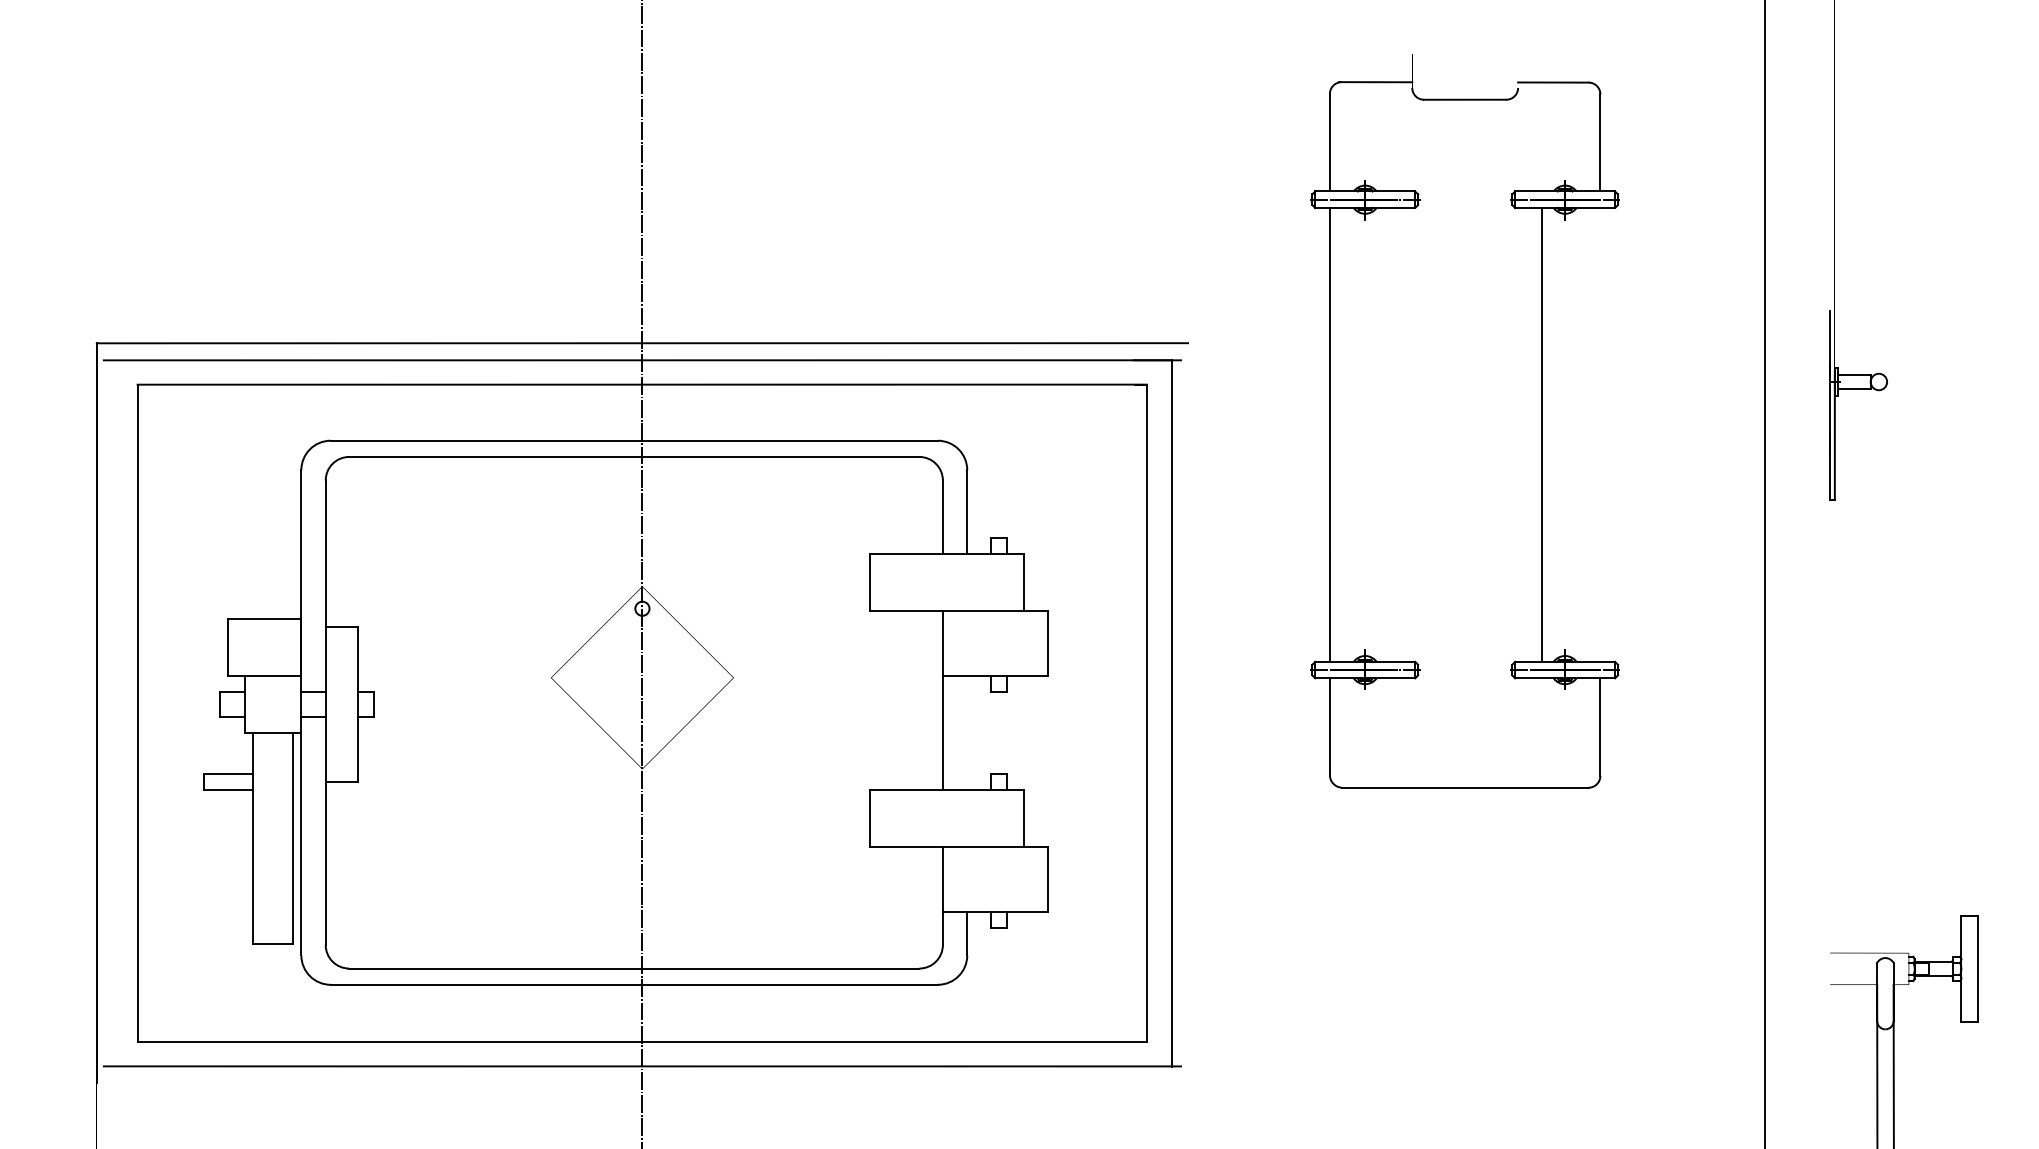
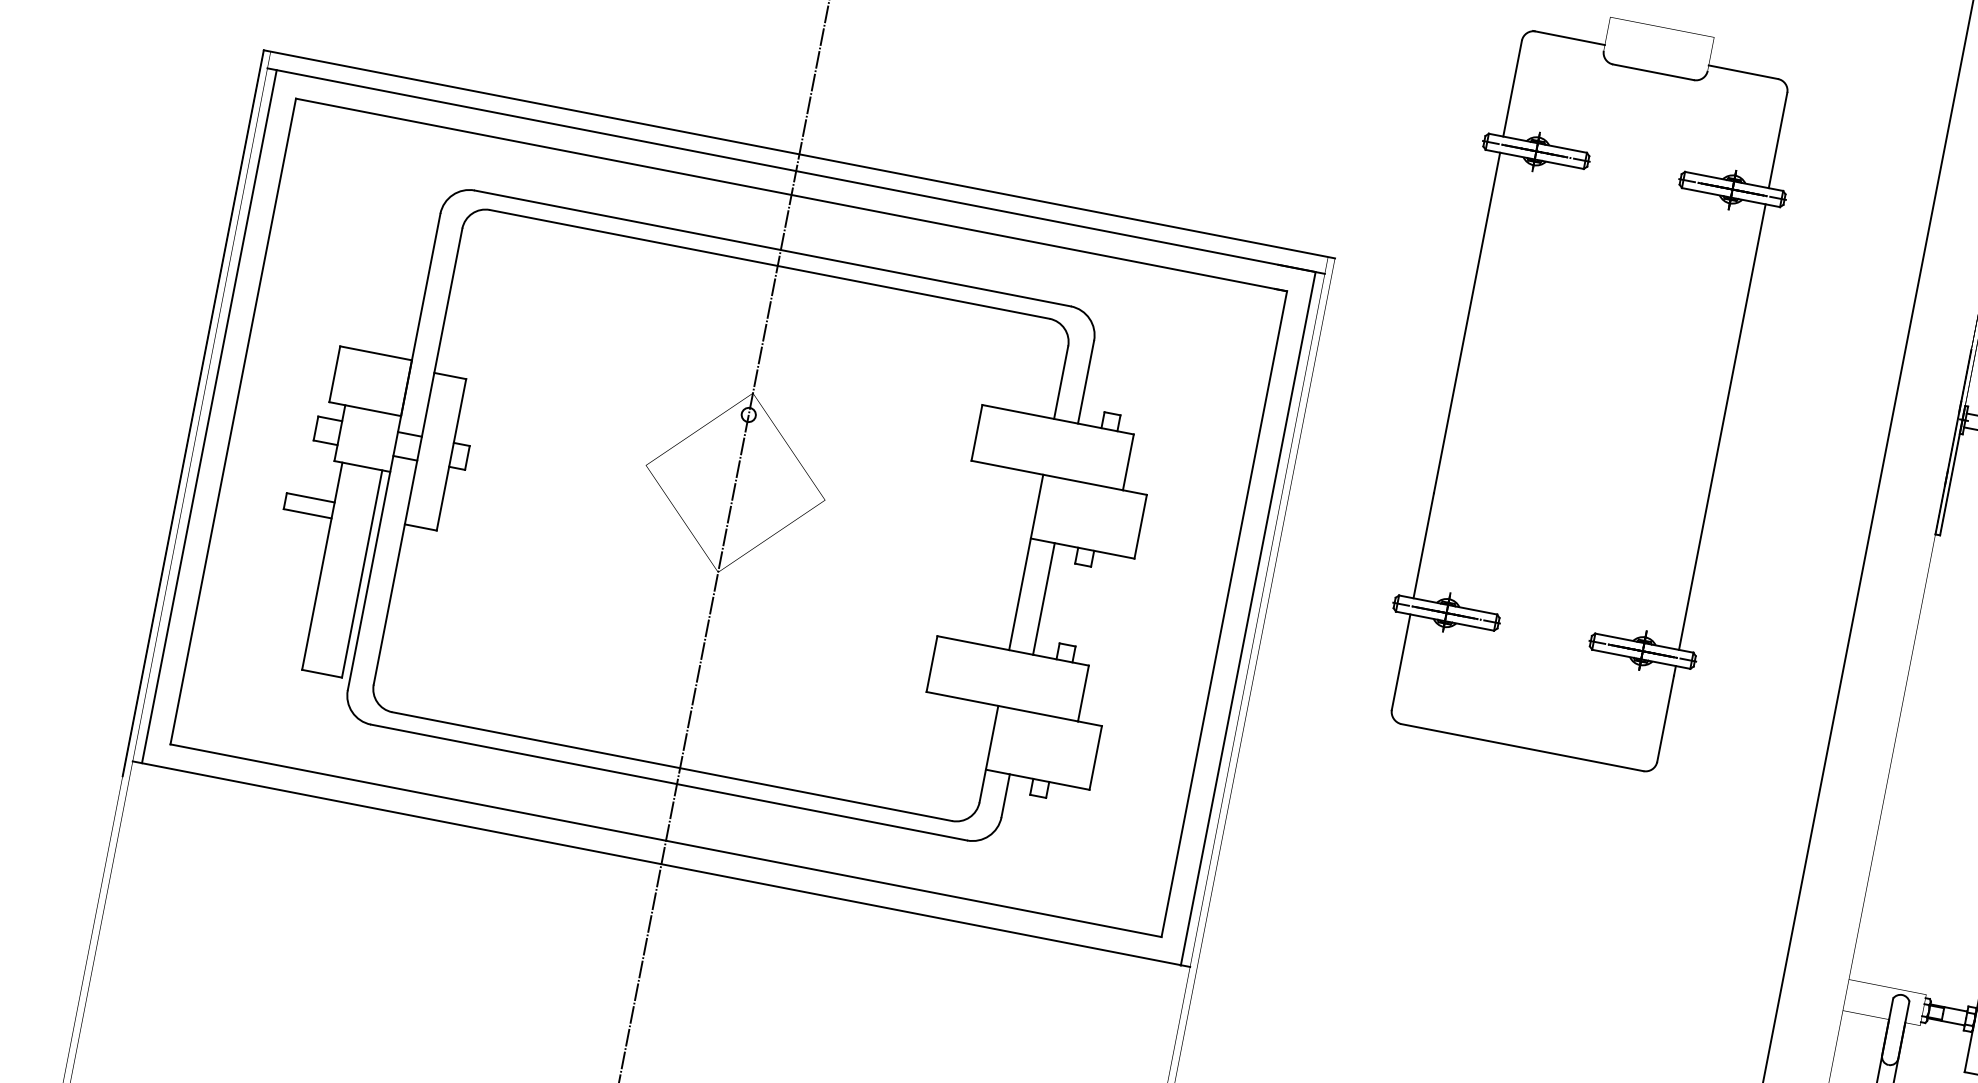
line: (1542, 434) -> (1722, 426), moved
line: (113, 713) -> (209, 416), added
line: (967, 732) -> (1044, 598), added

